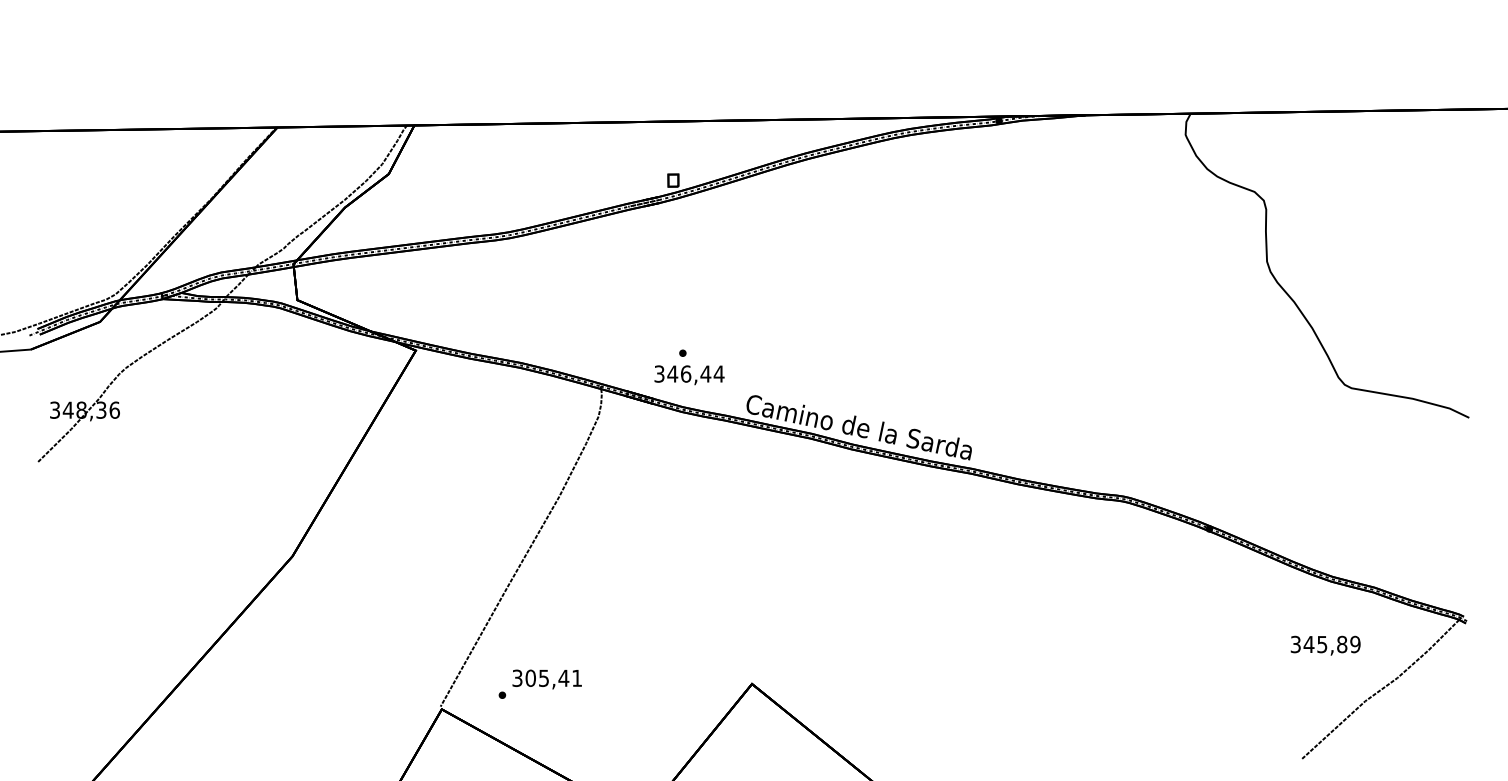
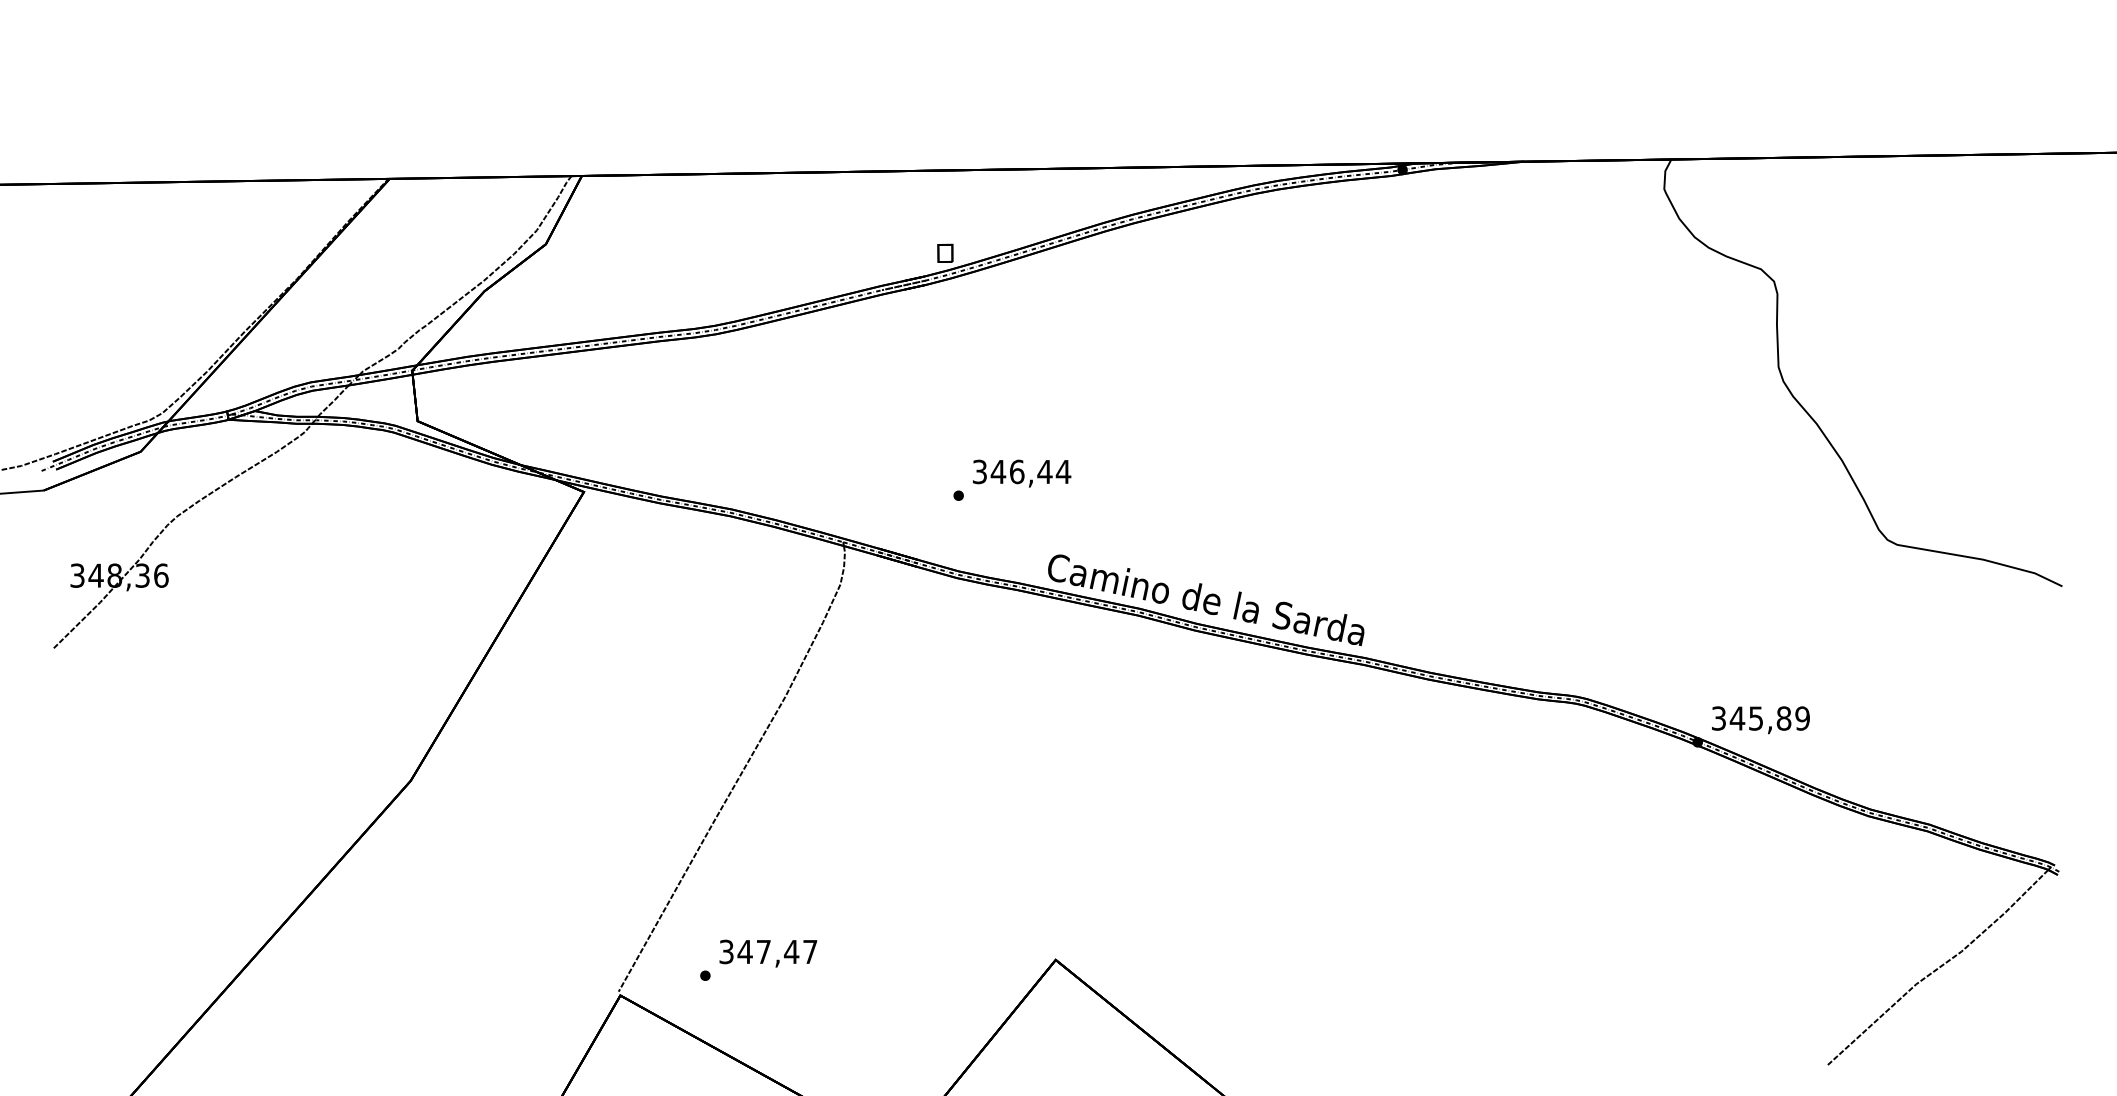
text: (689, 375) -> (1022, 473), moved
text: (1325, 645) -> (1760, 720), moved
text: (553, 677) -> (777, 951), 305,41 -> 347,47

